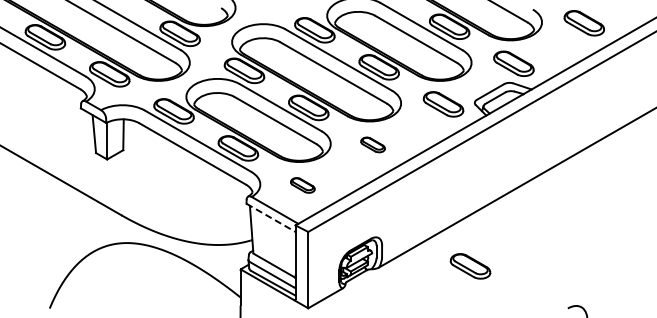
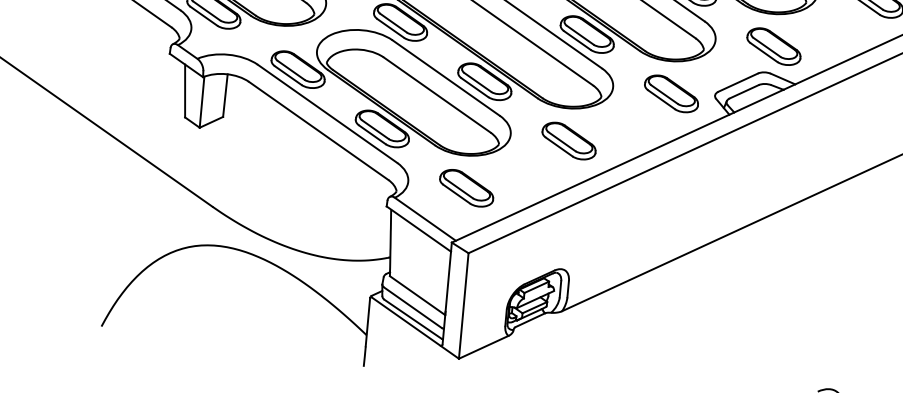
part: (372, 144) -> (568, 140), size x1.67
part: (302, 185) -> (466, 188), size x1.67
line: (271, 218) -> (419, 230), dashed -> solid
part: (470, 266) -> (688, 321), removed

